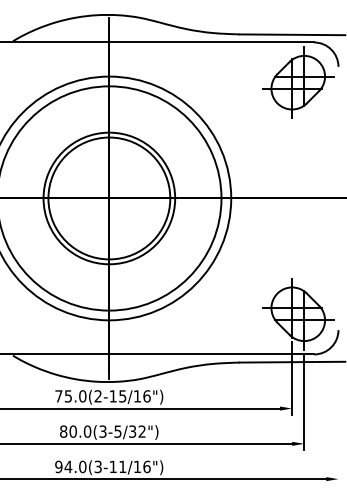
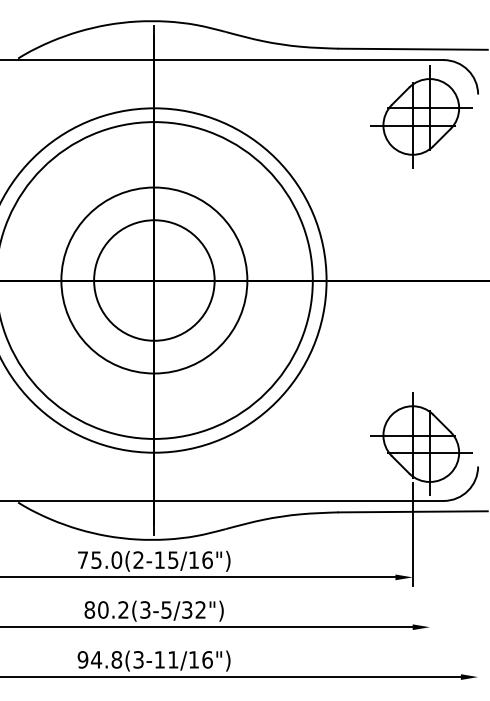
circle: (109, 198) -> (154, 280), size x0.7
line: (304, 401) -> (429, 567), removed
text: (87, 431) -> (123, 609), 80.0(3-5/32") -> 80.2(3-5/32")
text: (82, 466) -> (116, 659), 94.0(3-11/16") -> 94.8(3-11/16")

